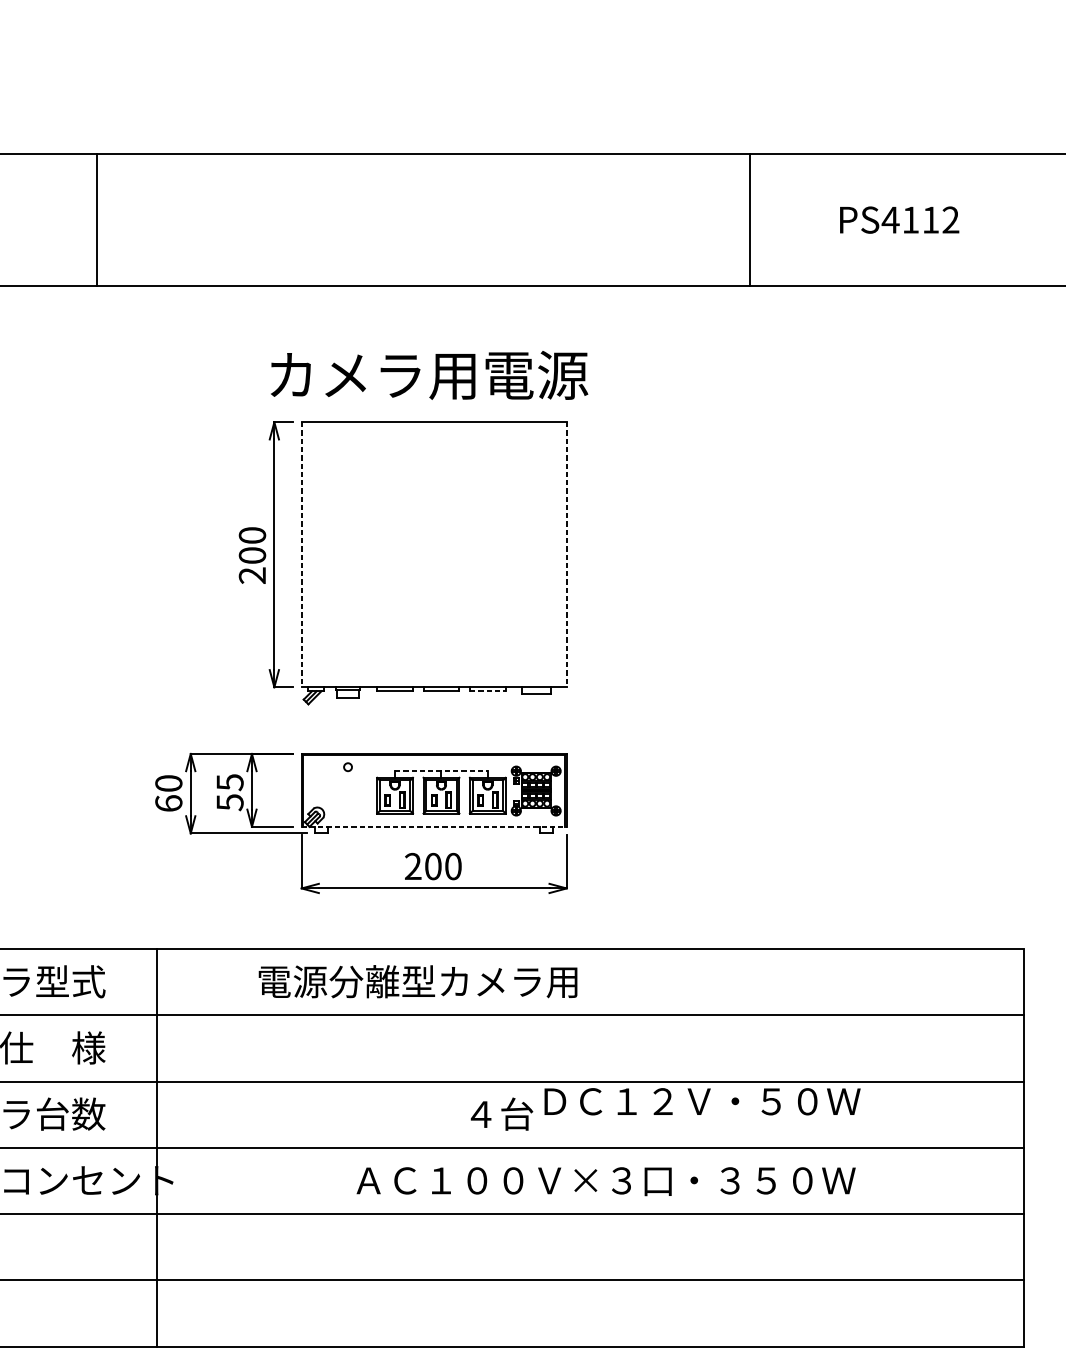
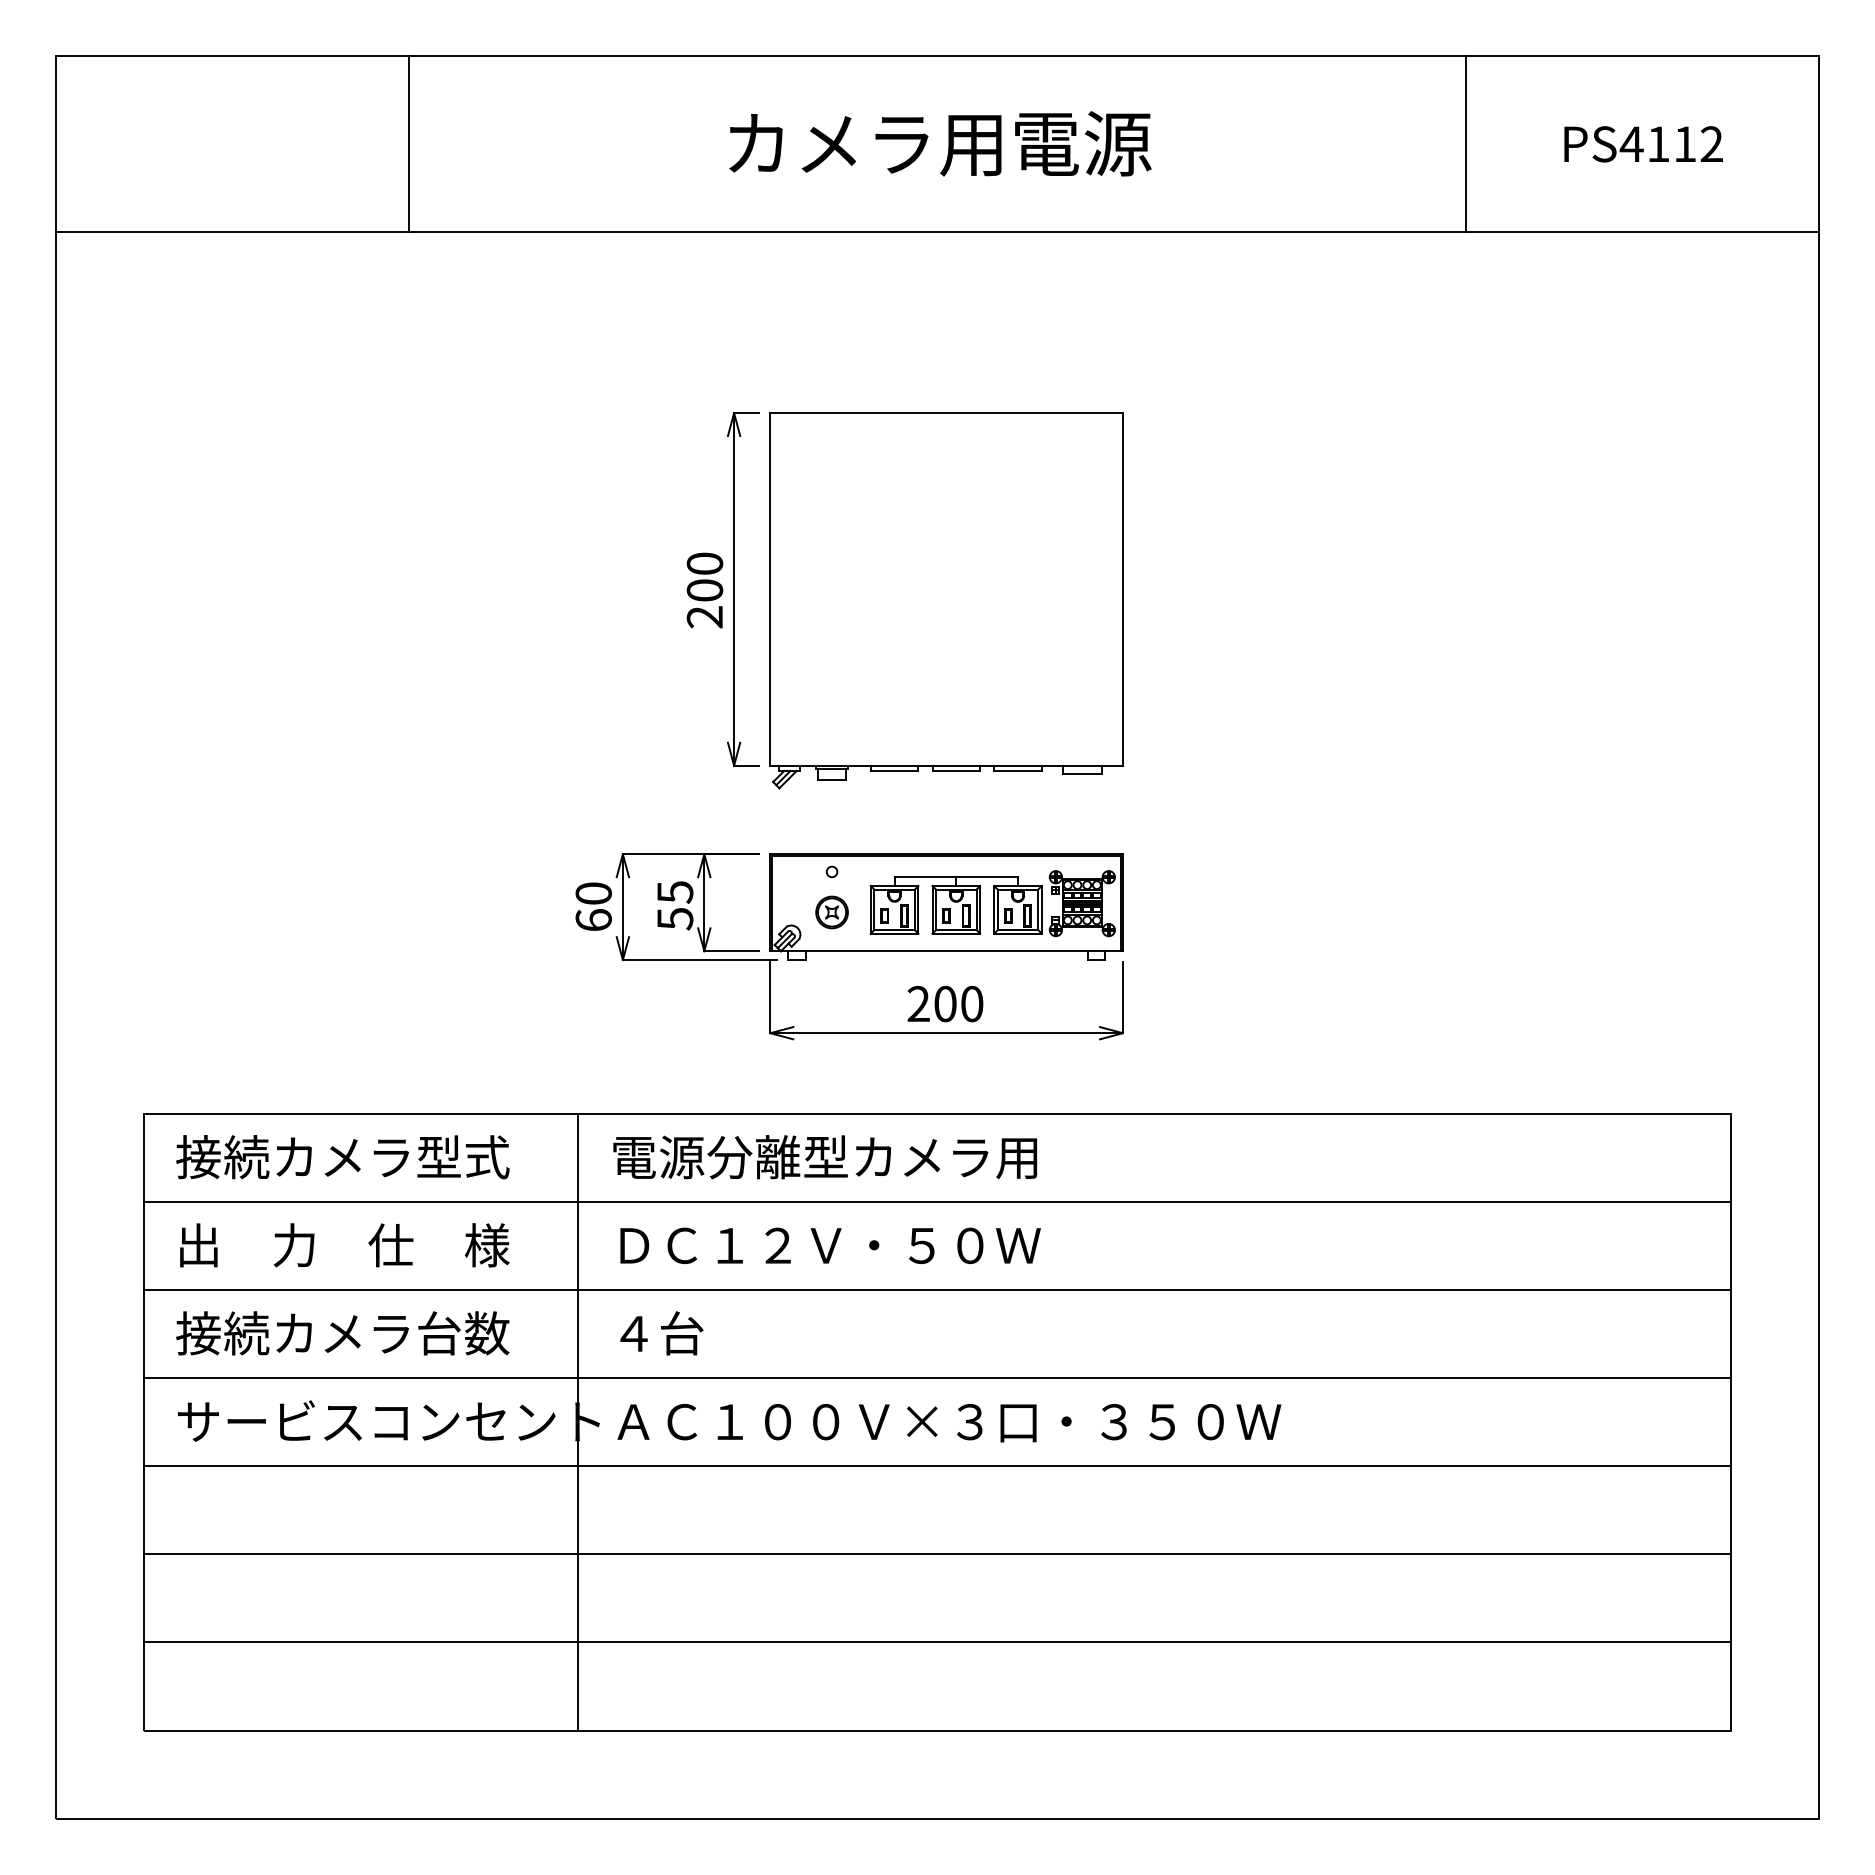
line: (96, 220) -> (408, 144), moved
line: (749, 220) -> (1466, 144), moved
text: (899, 220) -> (1643, 144), moved
text: (429, 375) -> (940, 143), moved
line: (301, 554) -> (770, 589), dashed -> solid
line: (566, 554) -> (1122, 589), dashed -> solid
line: (488, 690) -> (1018, 770), dashed -> solid
line: (441, 771) -> (956, 877), dashed -> solid
part: (347, 797) -> (831, 912), added
line: (434, 827) -> (947, 951), dashed -> solid
text: (417, 981) -> (824, 1157), moved
text: (702, 1101) -> (830, 1245), moved
text: (501, 1114) -> (661, 1333), moved
text: (606, 1181) -> (949, 1423), moved

